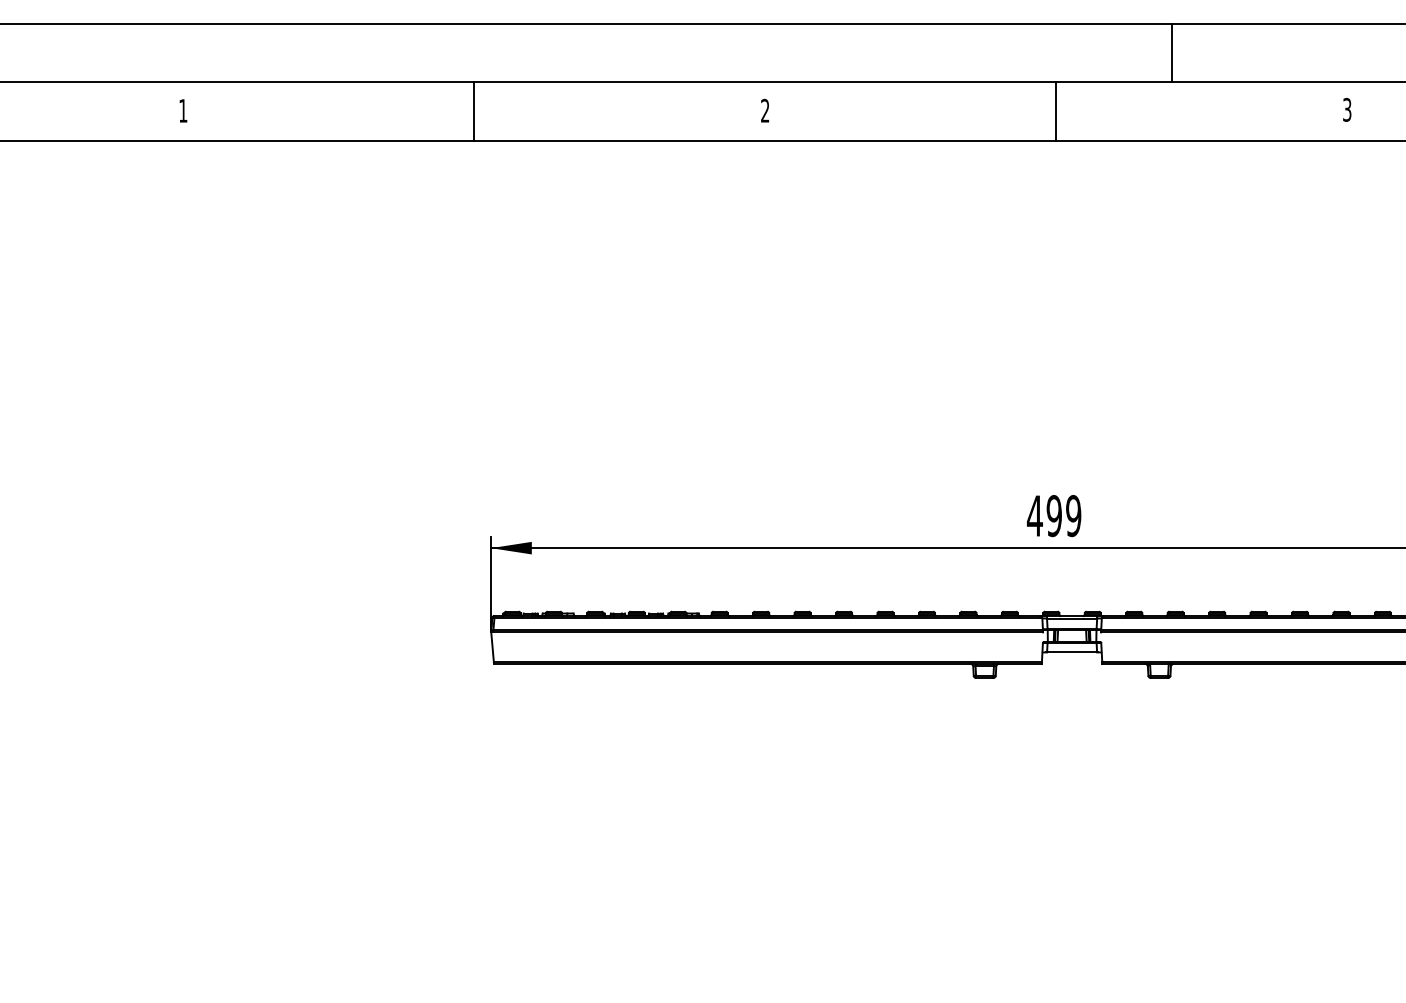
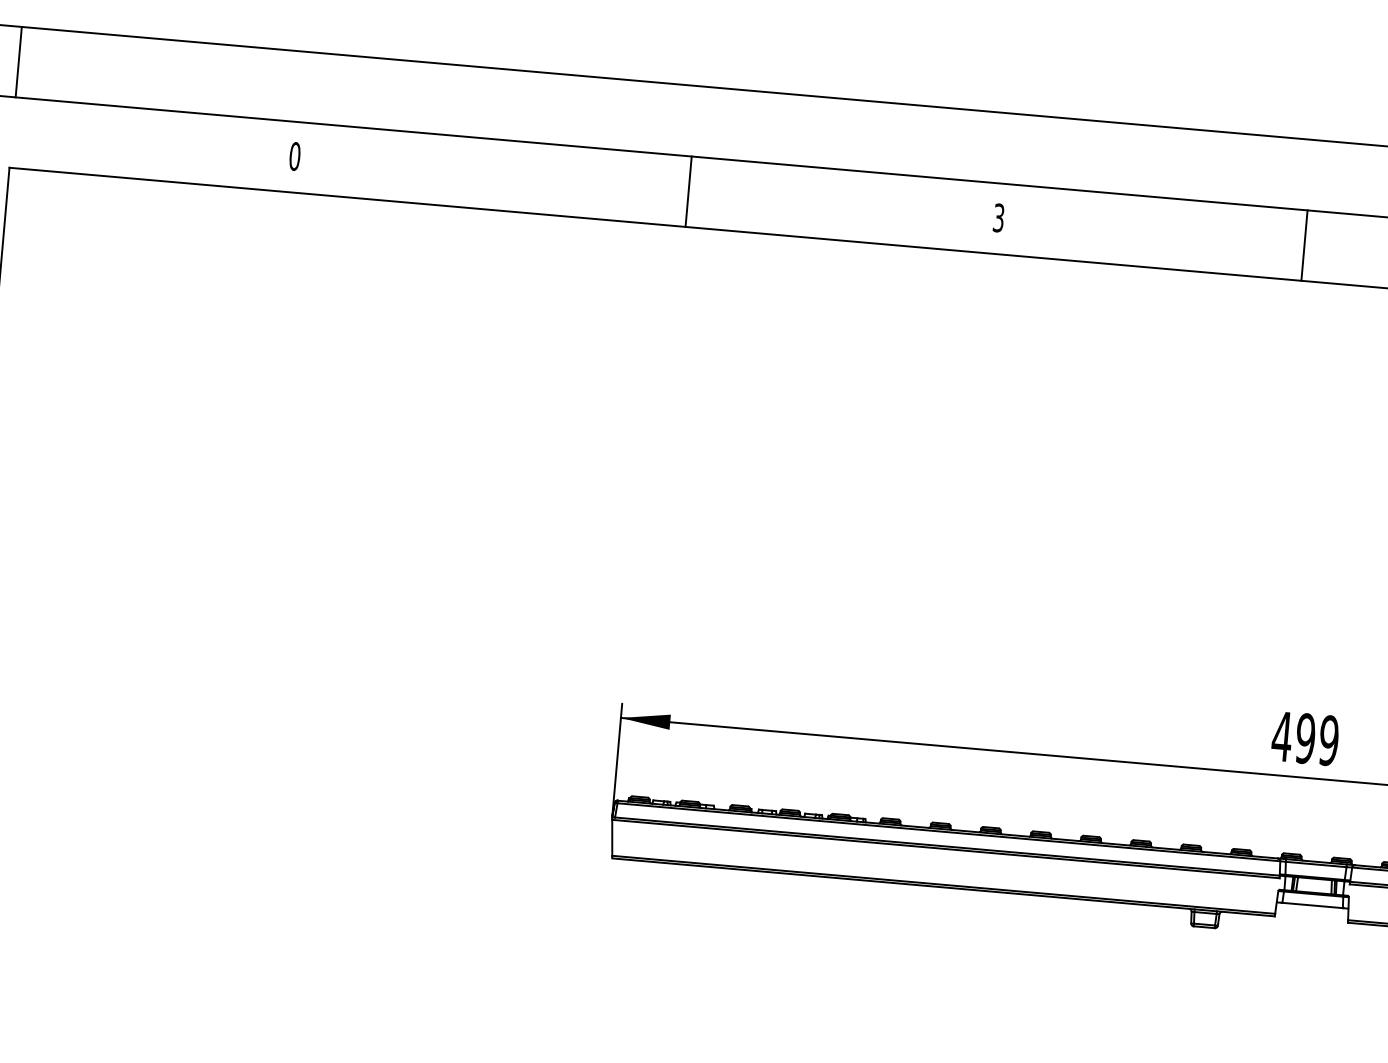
text: (183, 110) -> (295, 156), 1 -> 0
text: (765, 110) -> (999, 217), 2 -> 3
line: (473, 111) -> (688, 191), moved
line: (1056, 111) -> (1305, 245), moved

